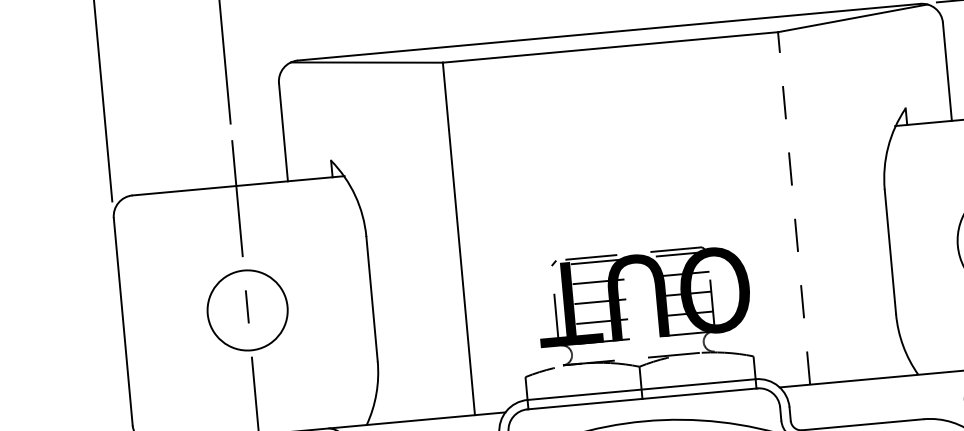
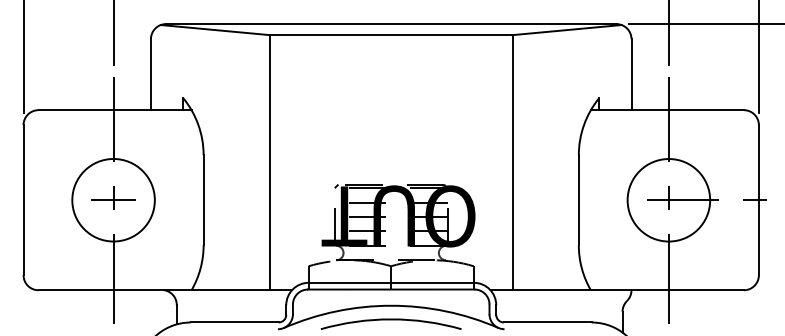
line: (794, 208) -> (512, 162), dashed -> solid
circle: (247, 309) -> (113, 199), size x1.43
line: (247, 310) -> (113, 200), added

